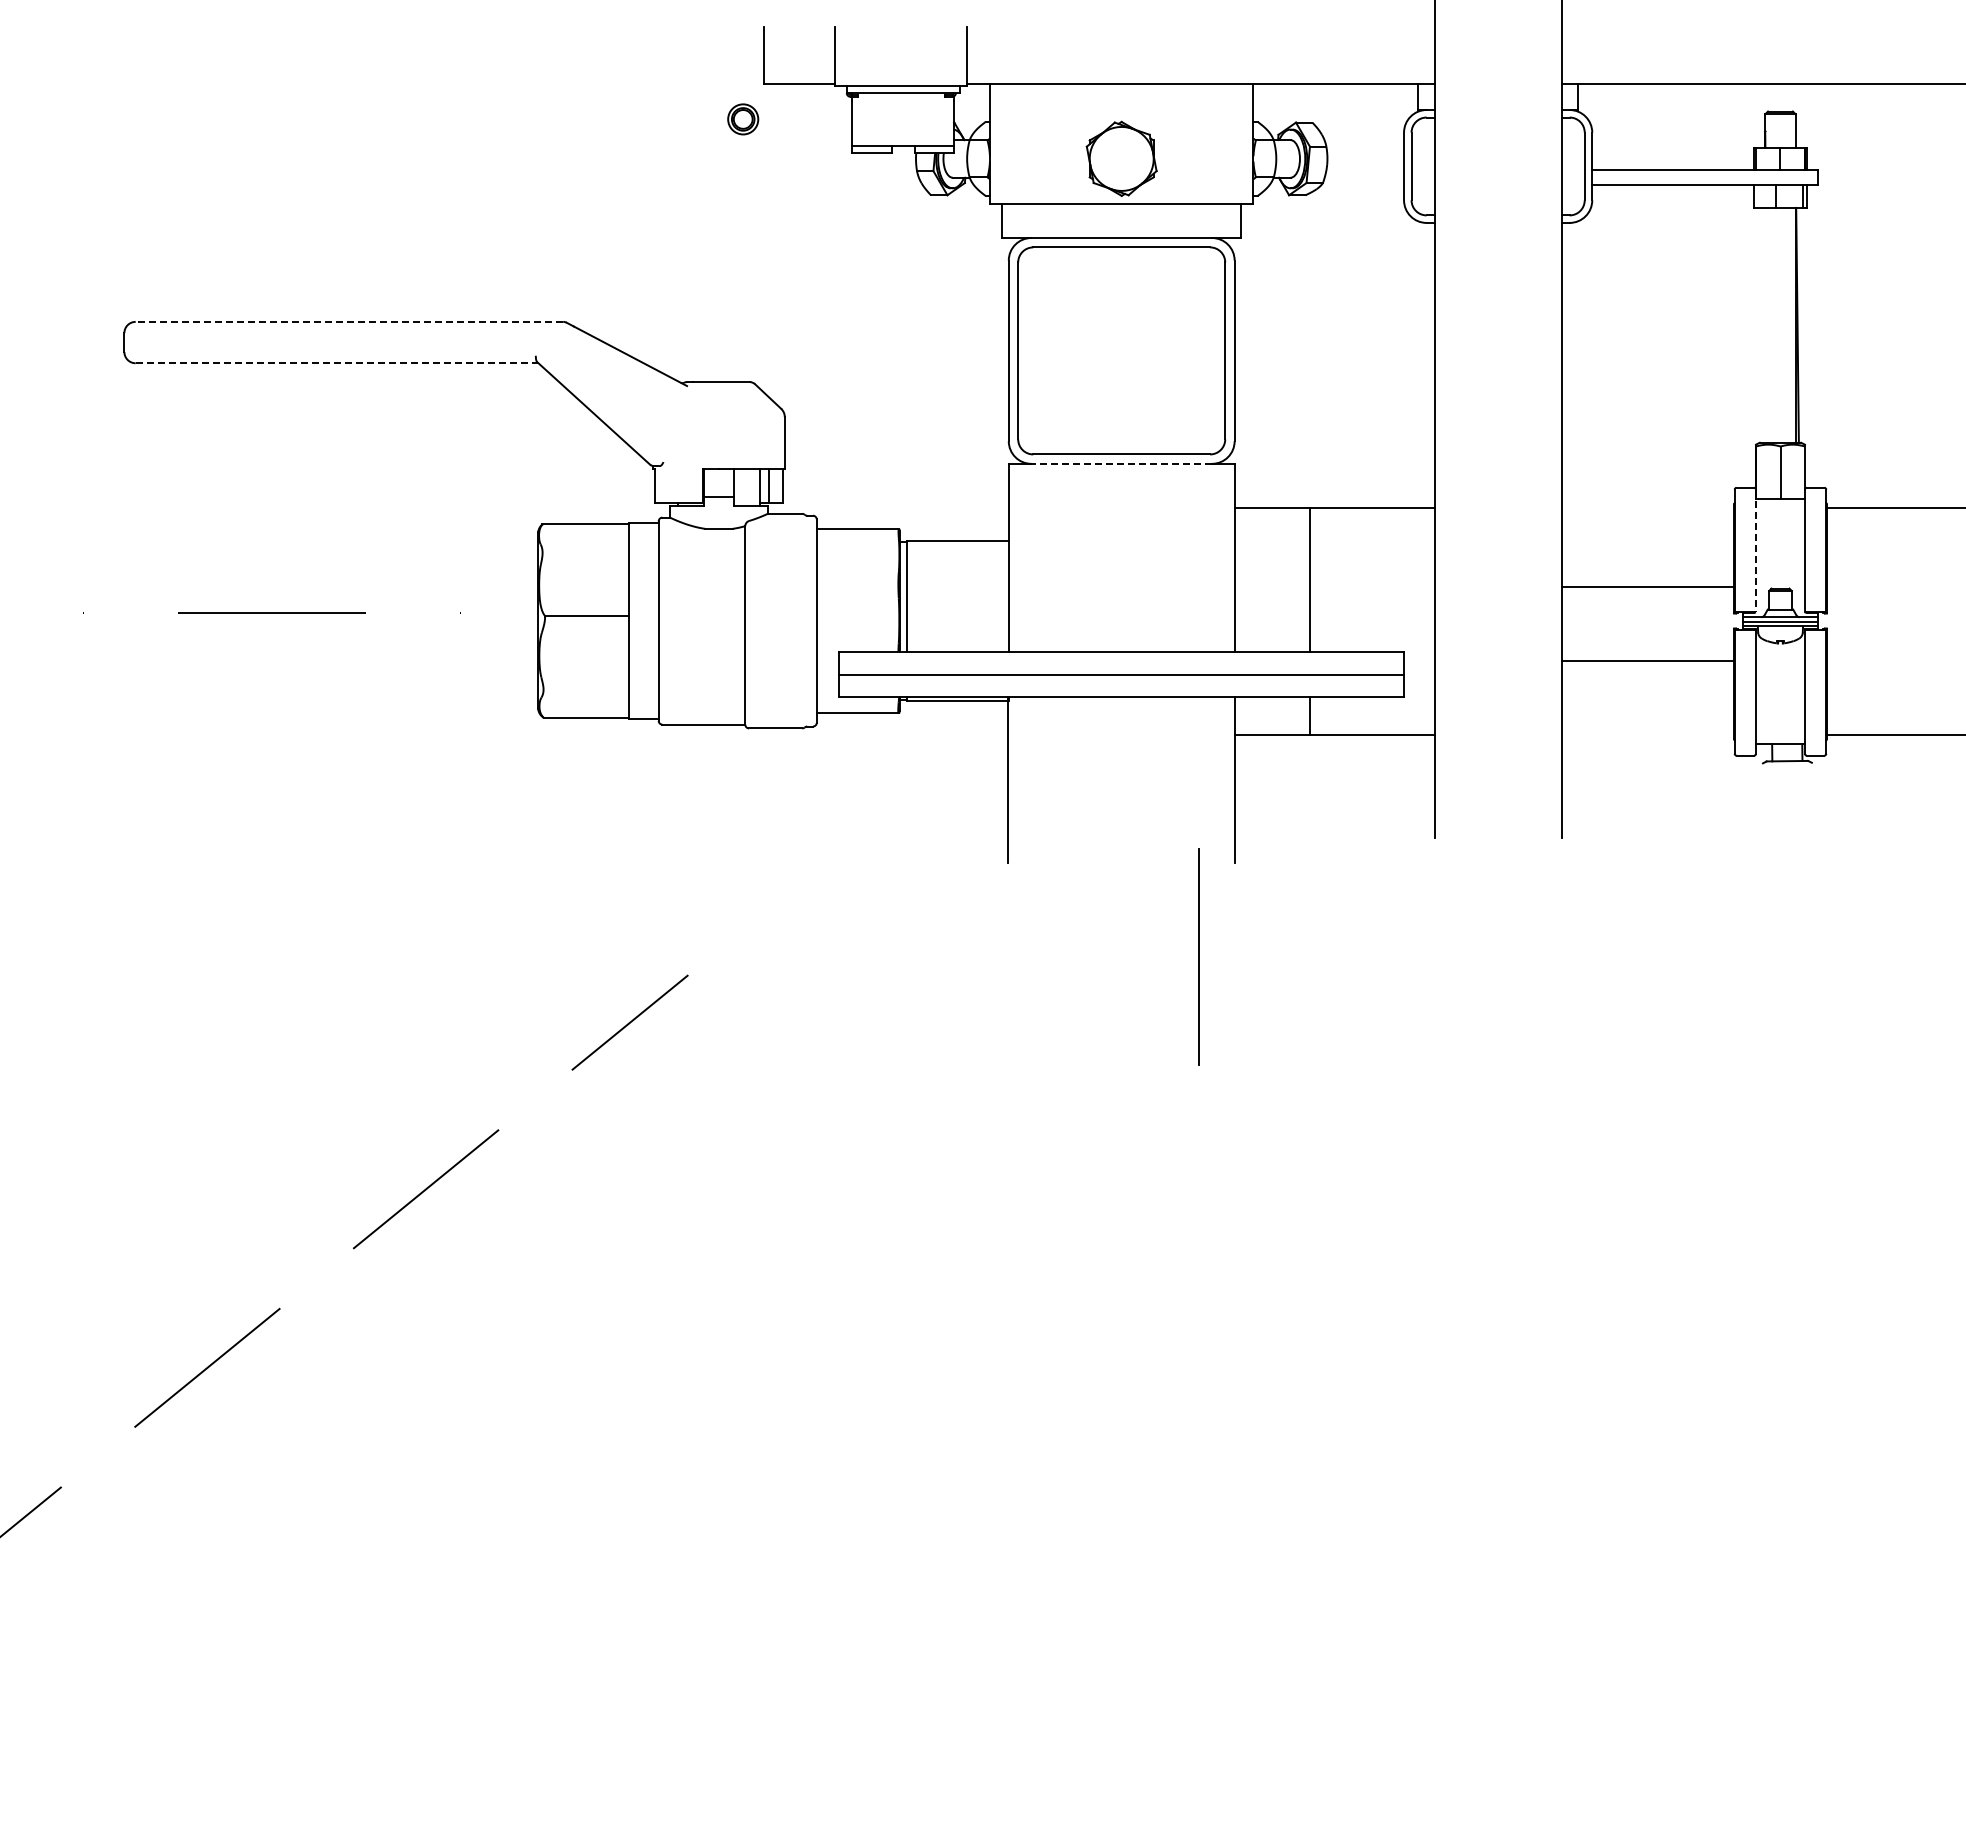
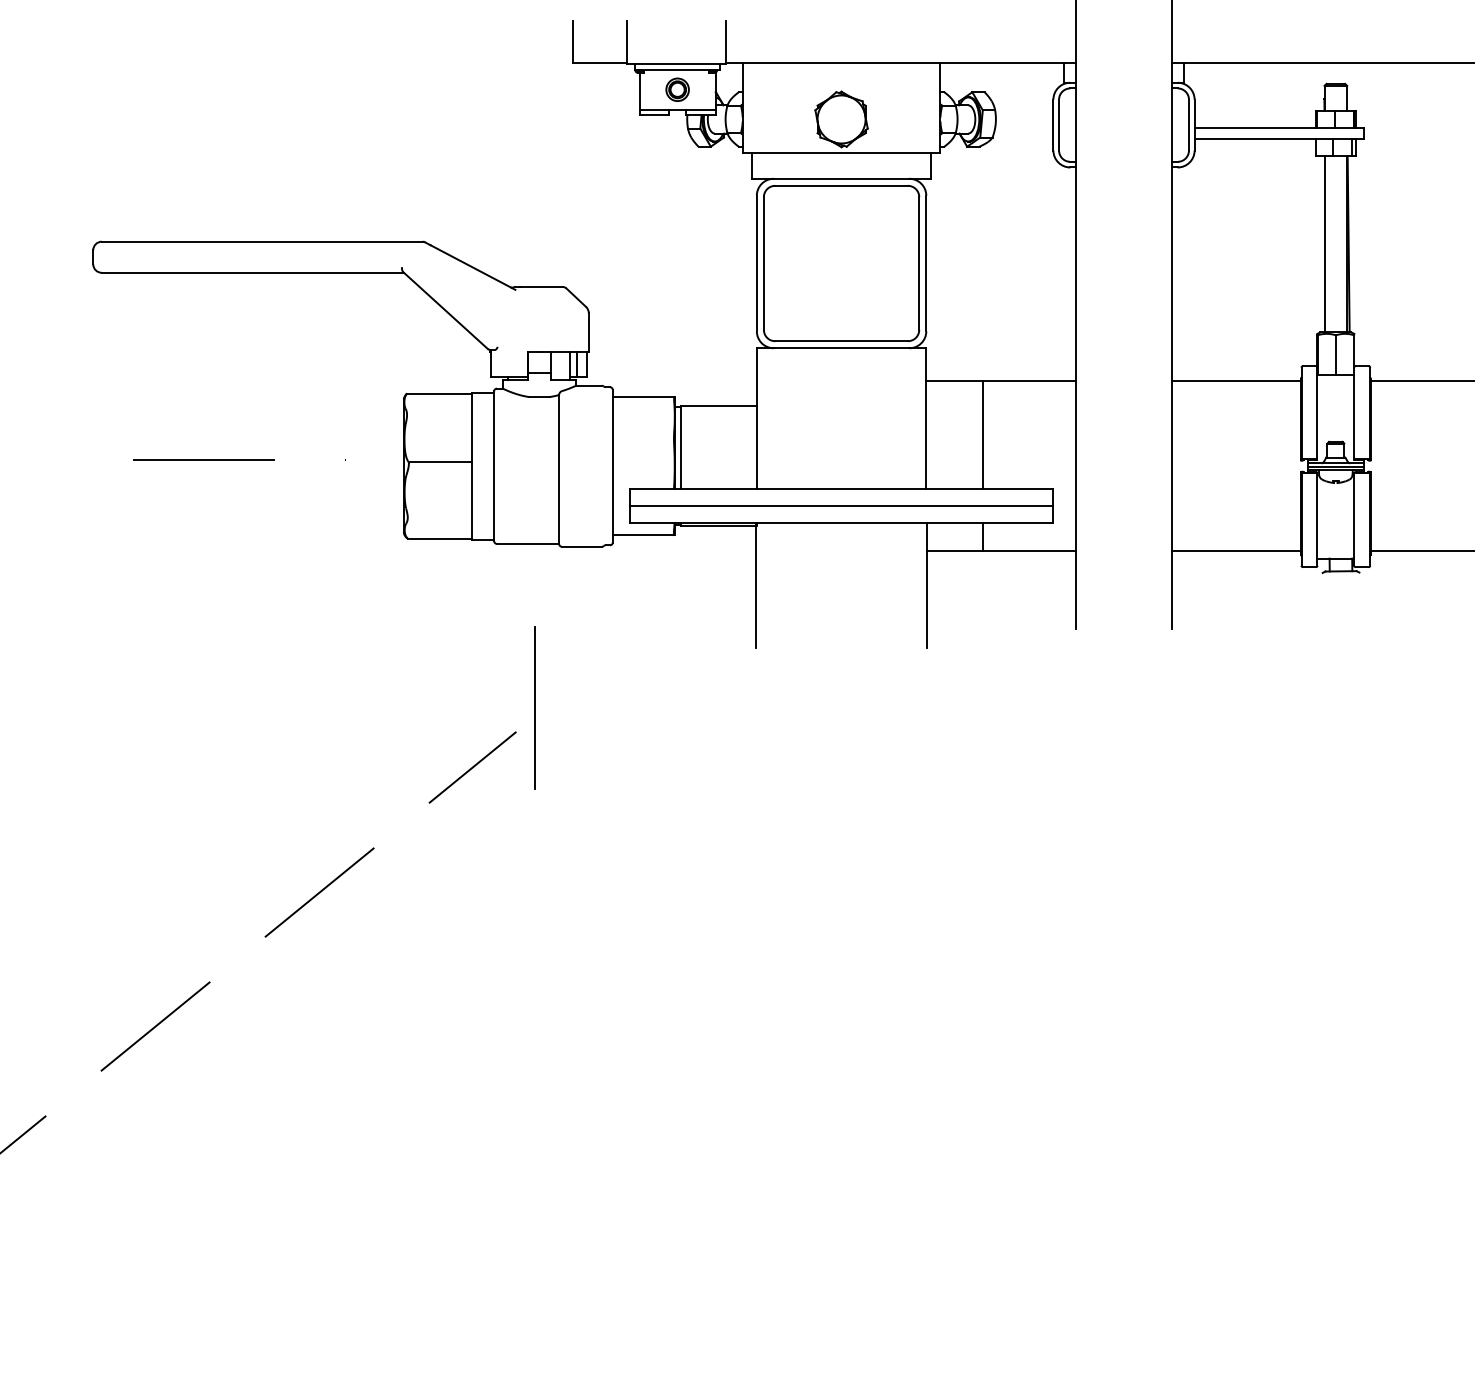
part: (743, 119) -> (677, 89), moved
line: (349, 321) -> (262, 241), dashed -> solid
line: (1765, 324) -> (1324, 243), added
line: (337, 363) -> (253, 272), dashed -> solid
line: (1121, 463) -> (841, 347), dashed -> solid
line: (1756, 551) -> (1317, 414), dashed -> solid
line: (1647, 586) -> (1236, 381), moved
line: (1647, 660) -> (1236, 551), moved
line: (1198, 956) -> (534, 707), moved

